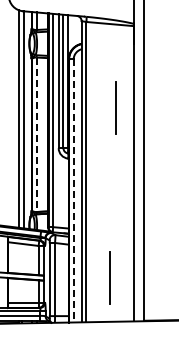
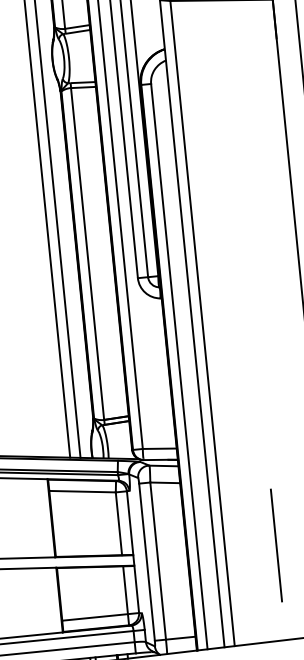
line: (115, 107) -> (251, 178), removed
line: (36, 135) -> (87, 255), dashed -> solid
line: (73, 190) -> (178, 365), dashed -> solid

